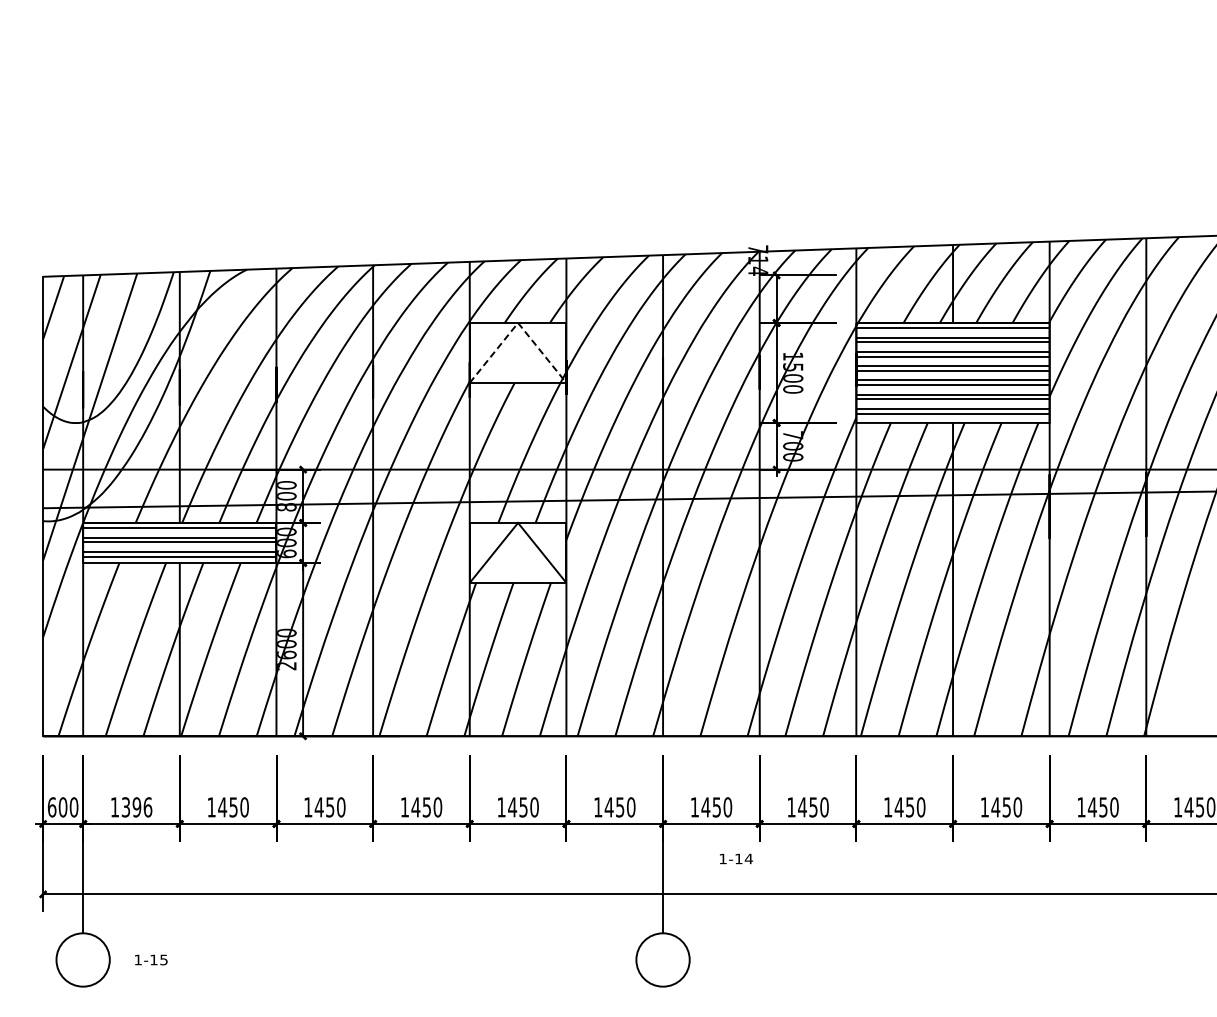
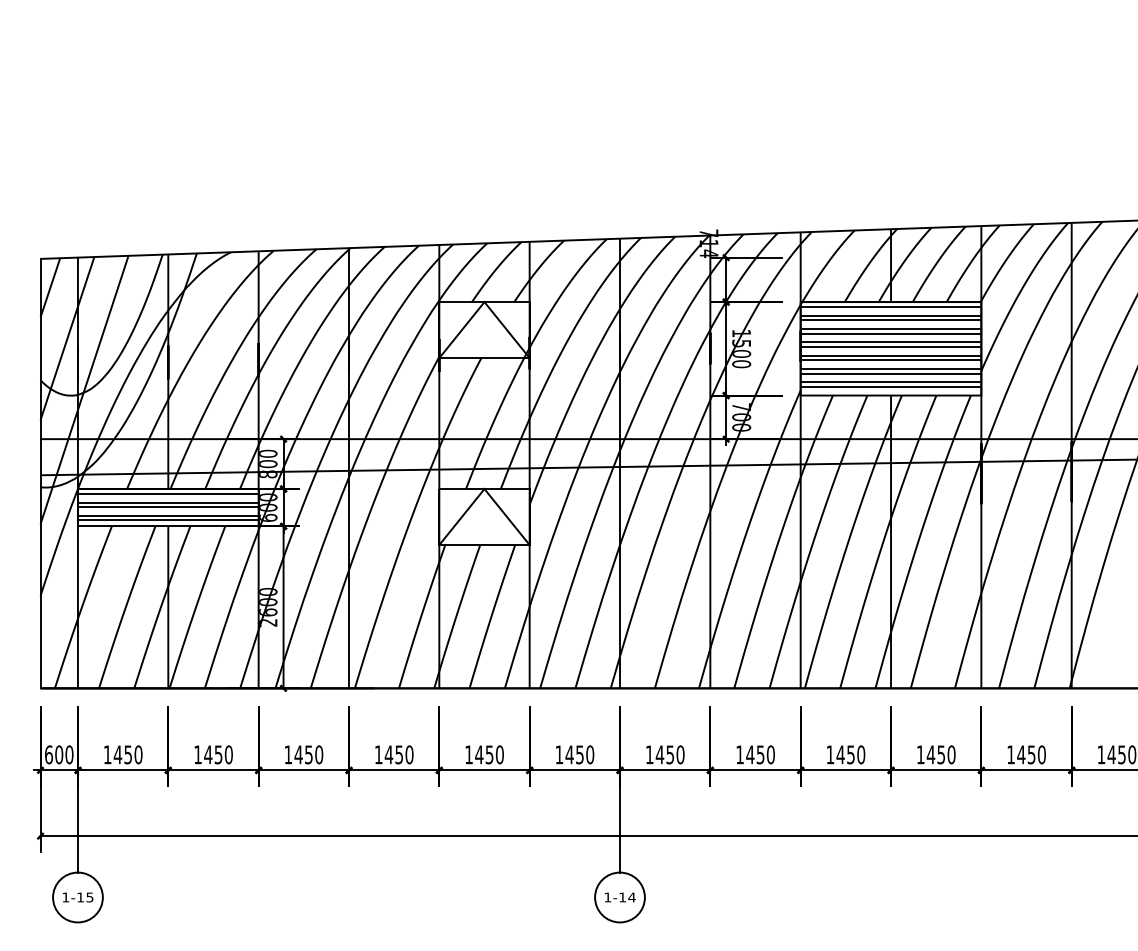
line: (518, 322) -> (484, 301), dashed -> solid
text: (136, 807) -> (127, 754), 1396 -> 1450
text: (736, 858) -> (620, 897), moved
text: (151, 959) -> (78, 897), moved

